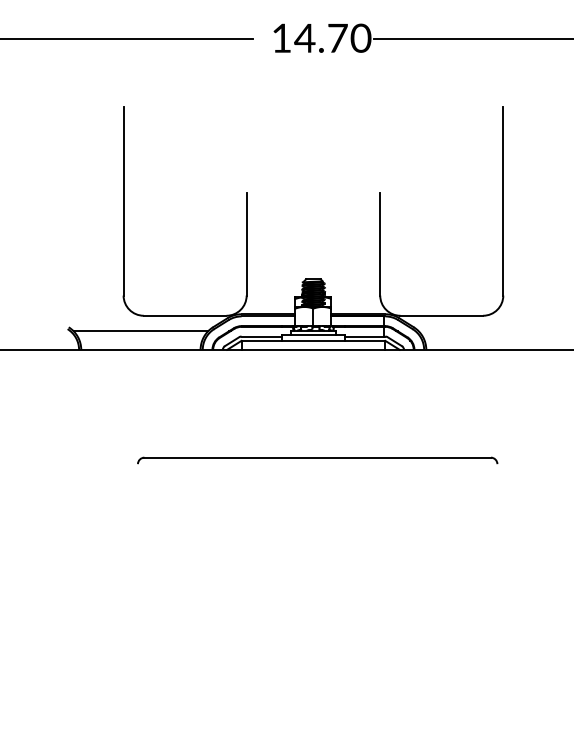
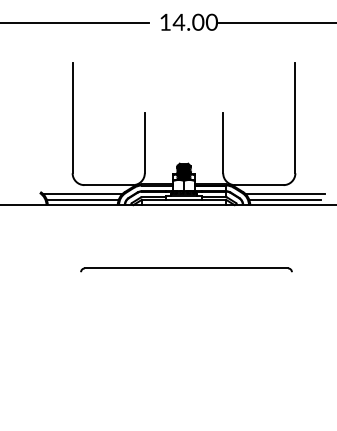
text: (338, 36) -> (198, 21), 14.70 -> 14.00
line: (484, 331) -> (284, 194), added
line: (140, 340) -> (82, 199), added
line: (486, 340) -> (285, 199), added

